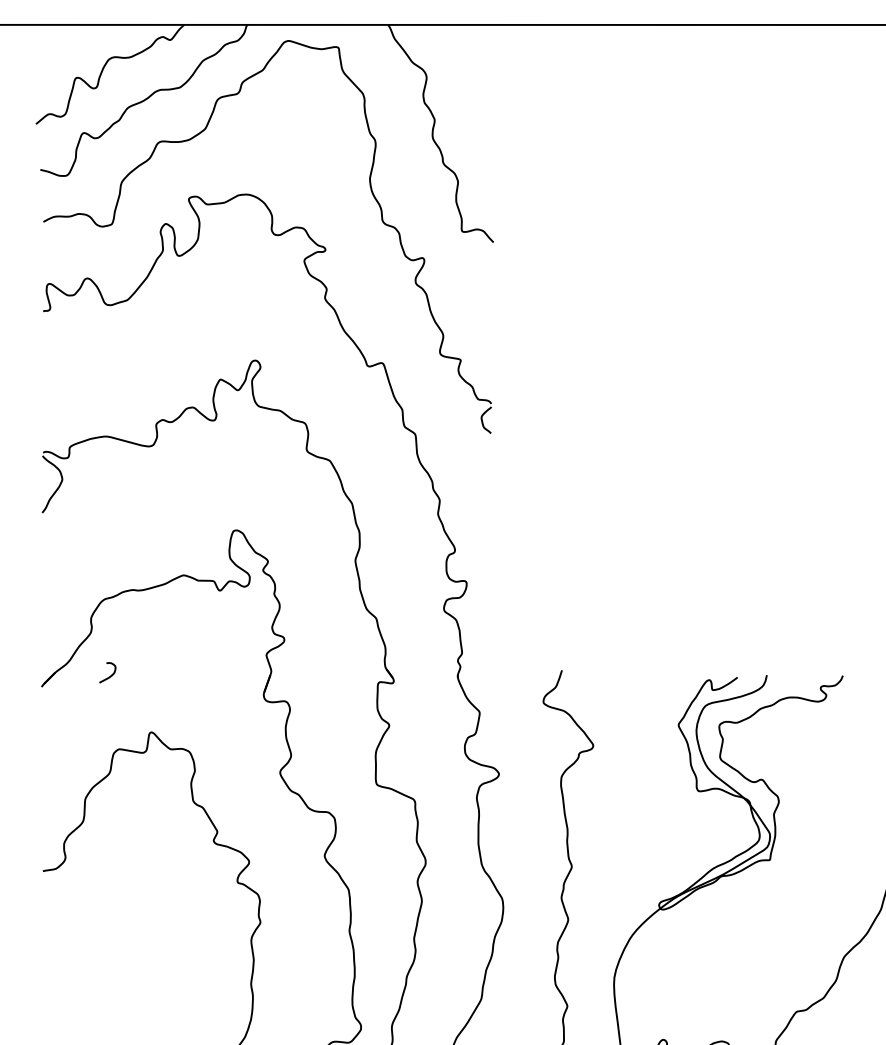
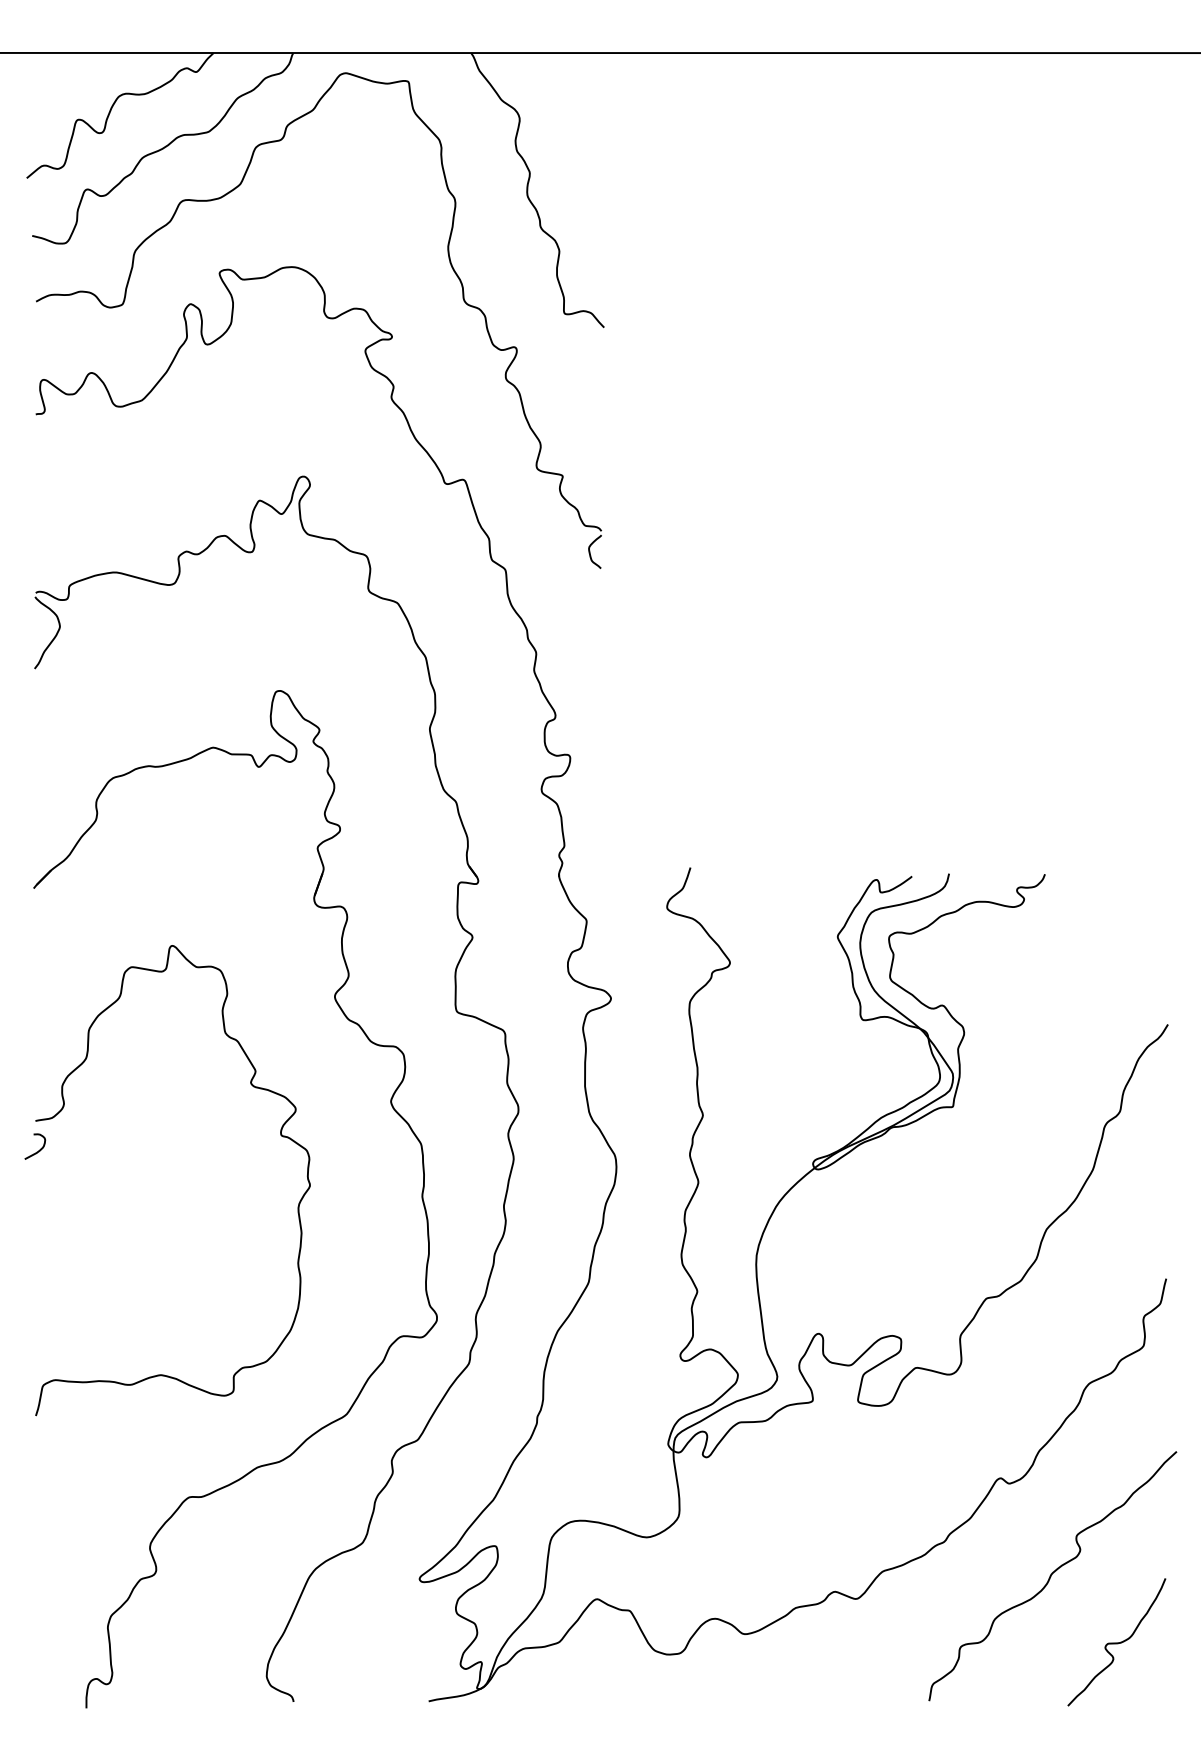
curve: (111, 675) -> (39, 1149), moved

